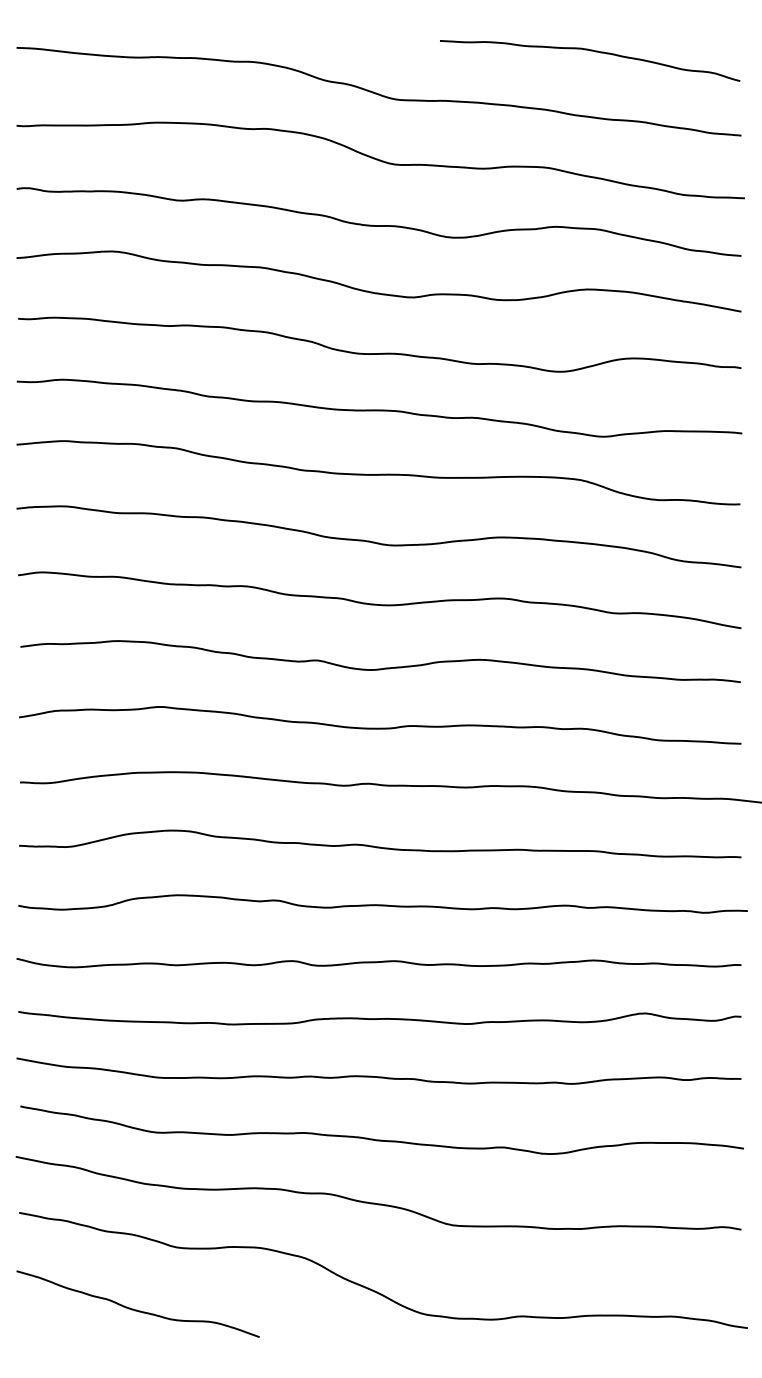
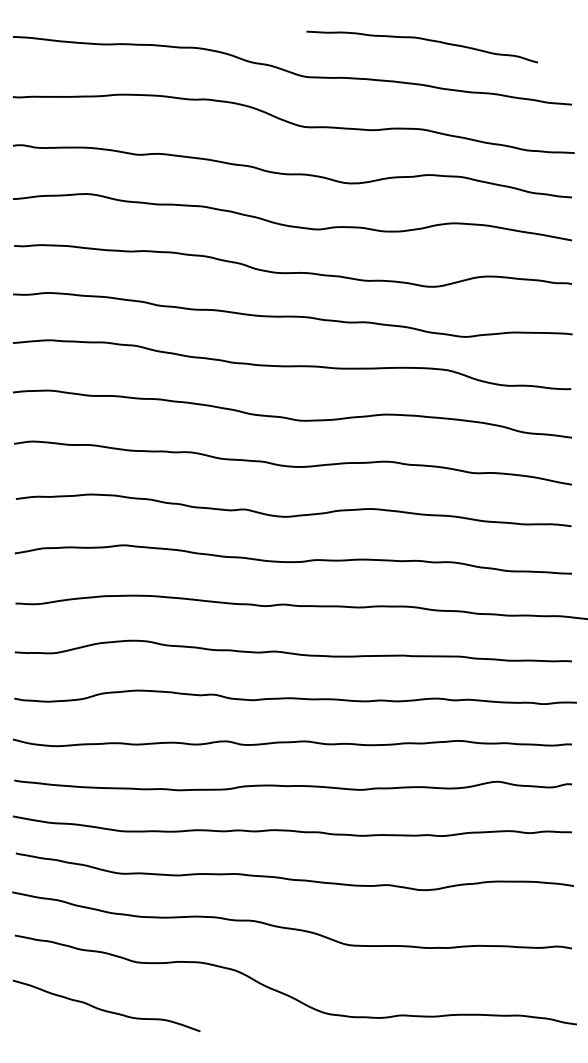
curve: (592, 52) -> (424, 40), moved

